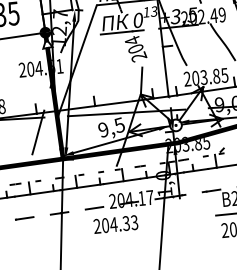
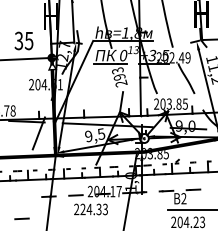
text: (133, 44) -> (118, 73), 204 -> 293
line: (24, 217) -> (21, 218), moved
text: (104, 225) -> (82, 209), 204.33 -> 224.33

